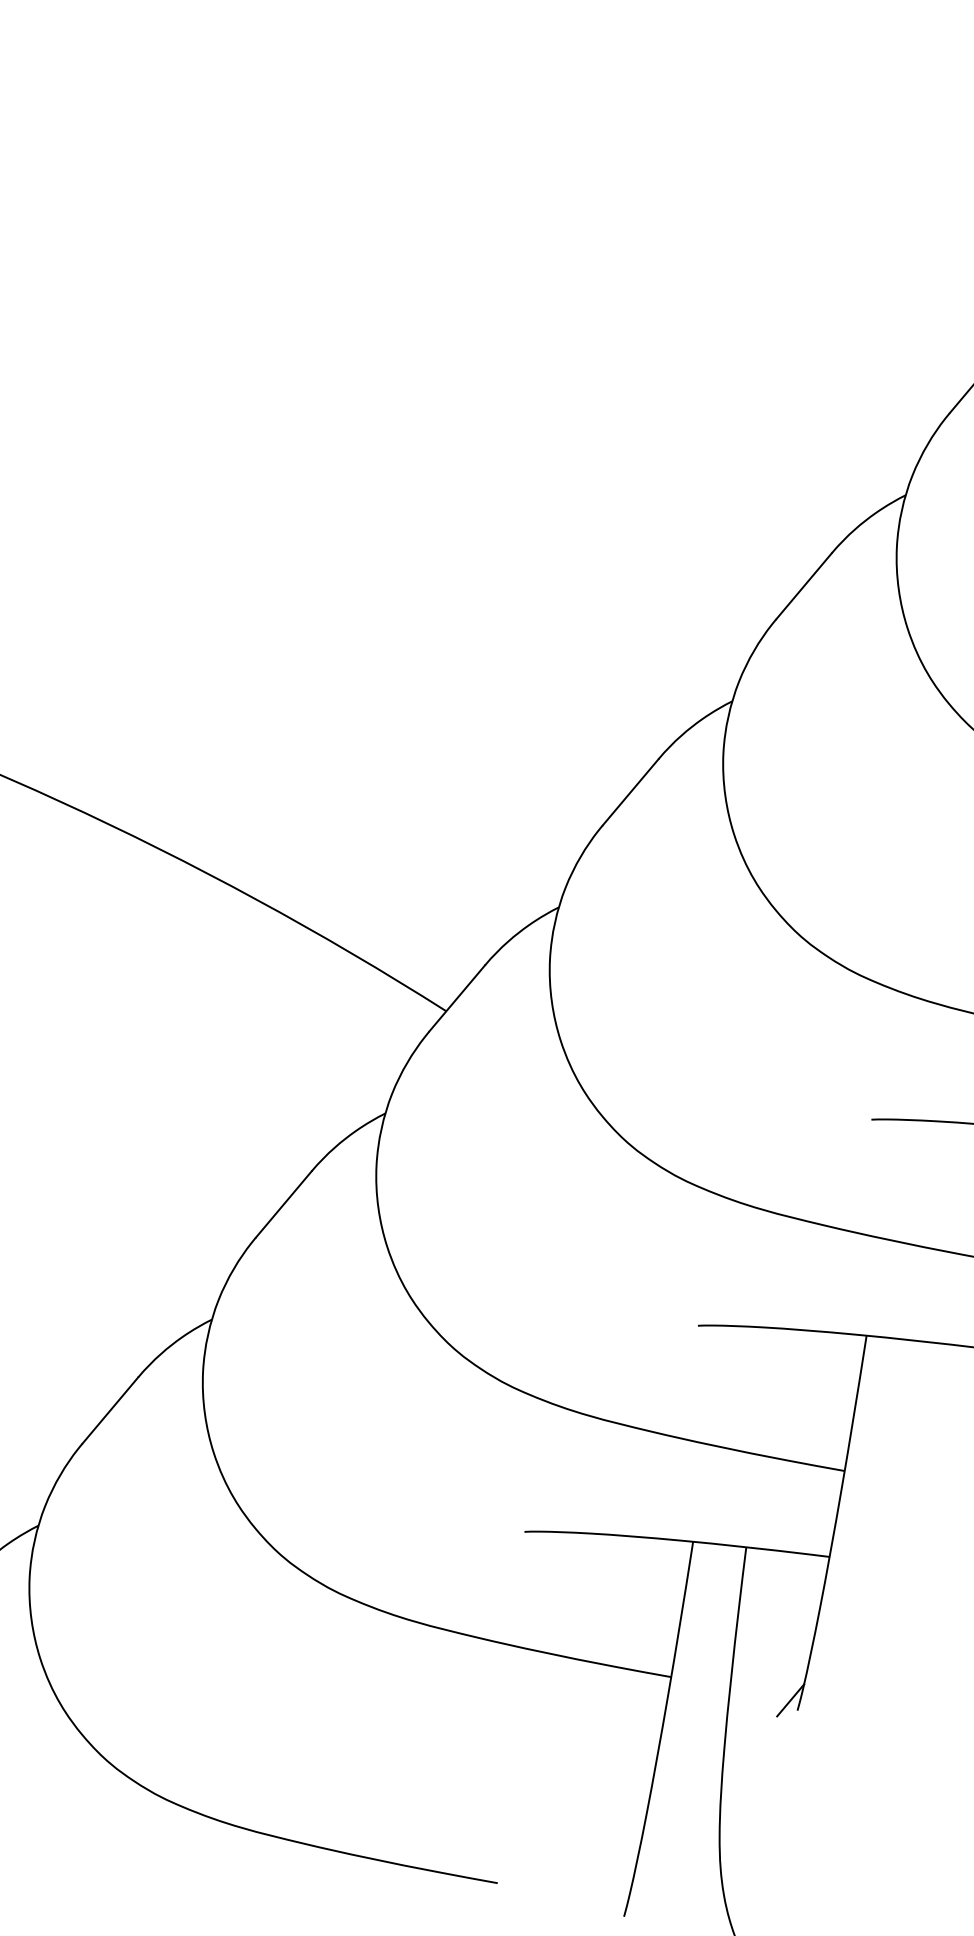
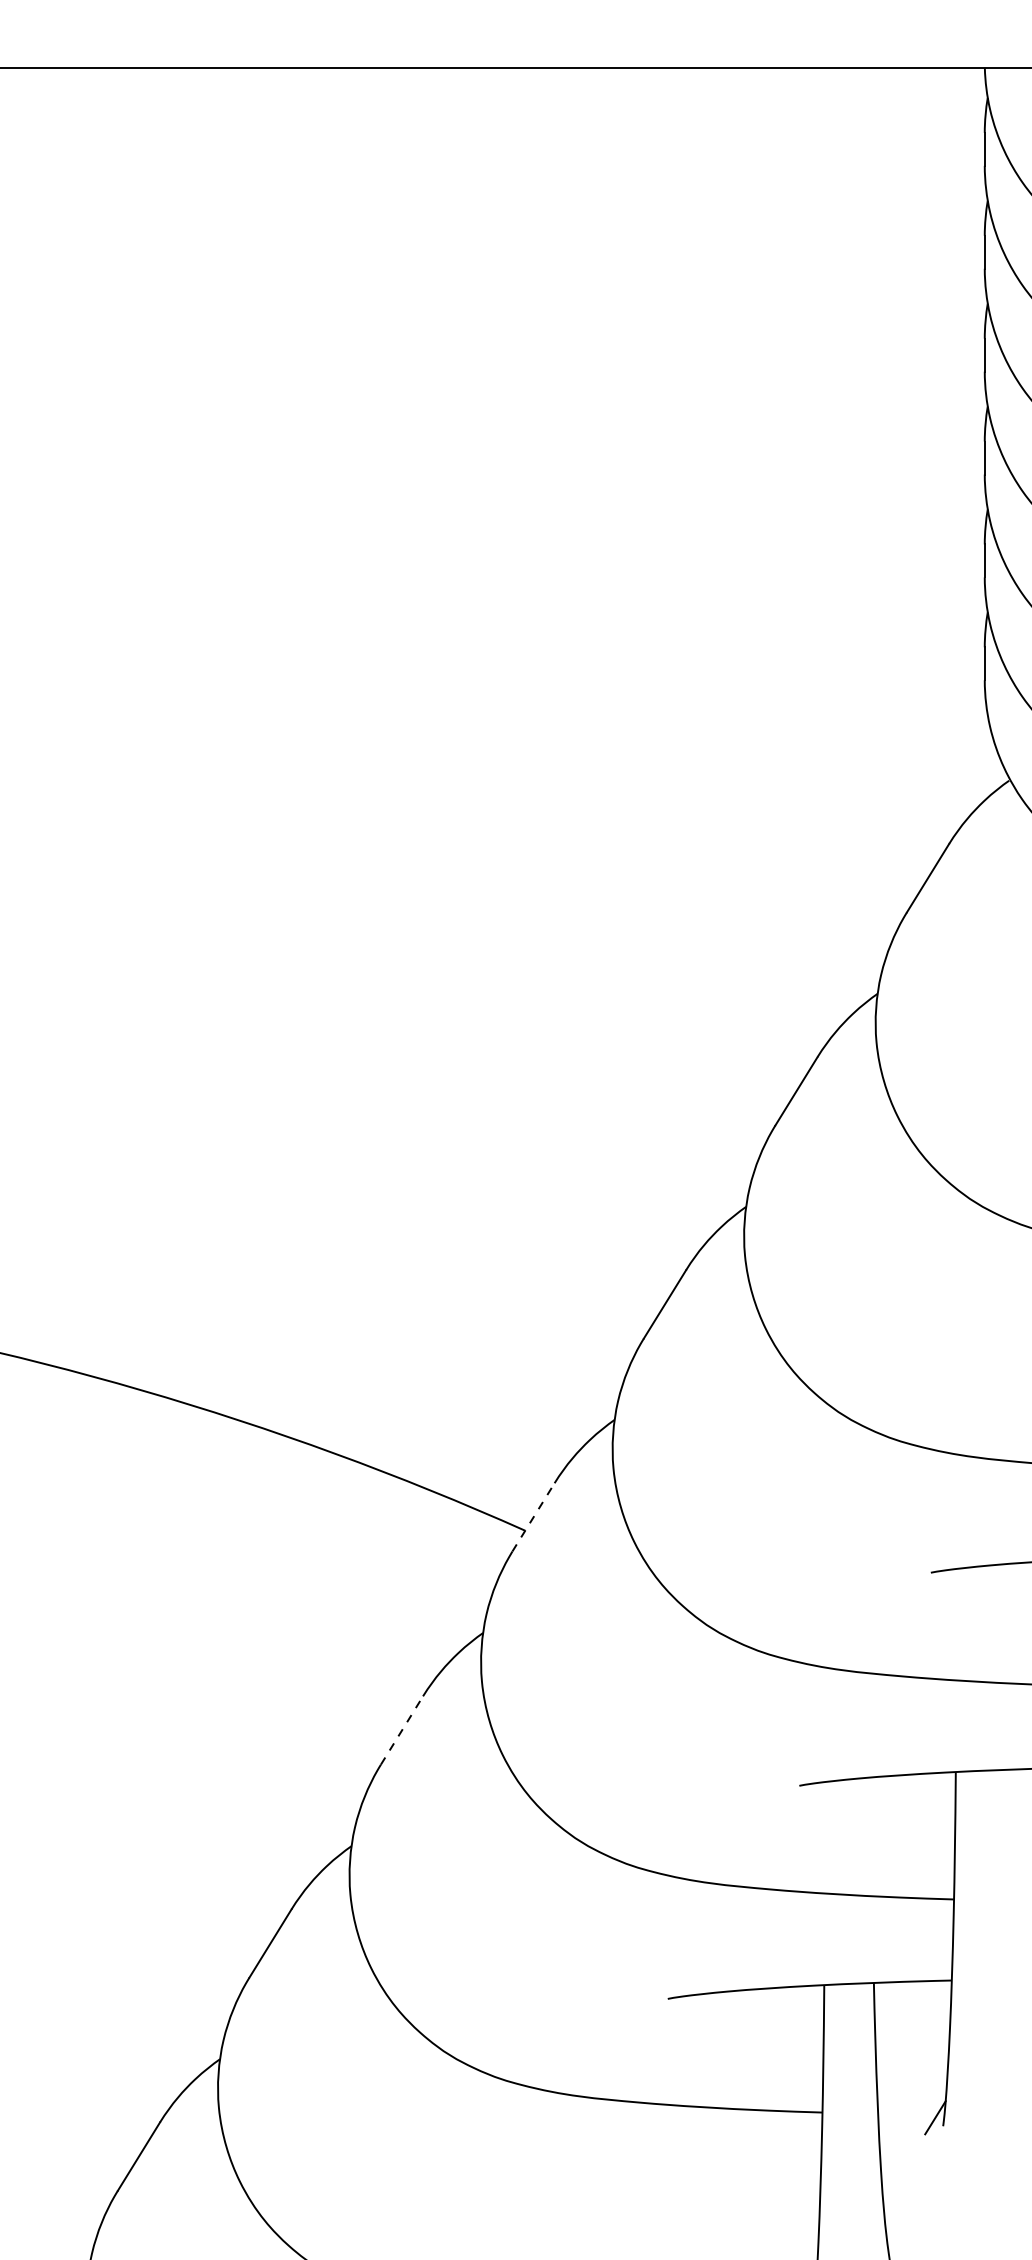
line: (457, 997) -> (533, 1516), solid -> dashed
line: (284, 1204) -> (402, 1730), solid -> dashed

